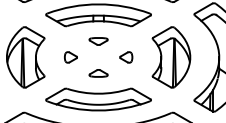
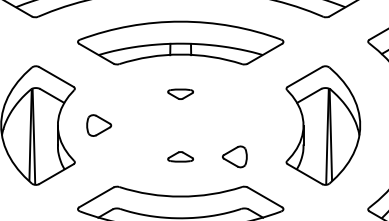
part: (98, 41) -> (180, 94), size x0.7
part: (70, 57) -> (98, 125), moved
part: (126, 57) -> (235, 156), moved
part: (98, 73) -> (180, 156), size x0.7

